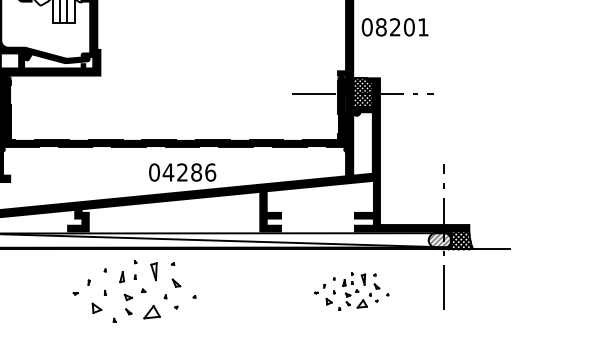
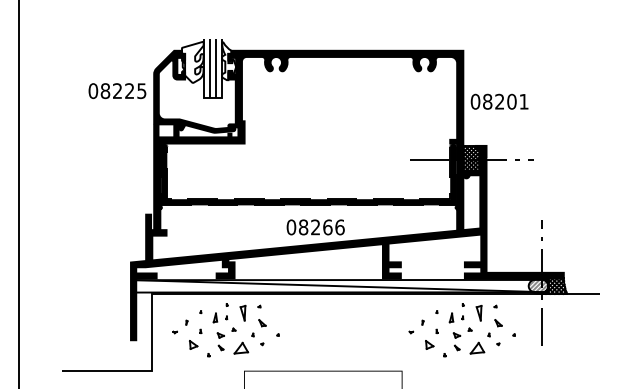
text: (182, 172) -> (315, 227), 04286 -> 08266
part: (133, 291) -> (225, 330), moved
part: (351, 291) -> (461, 330), size x1.67

